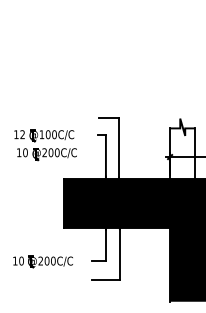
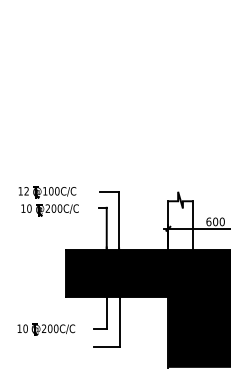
part: (45, 145) -> (48, 201), moved

